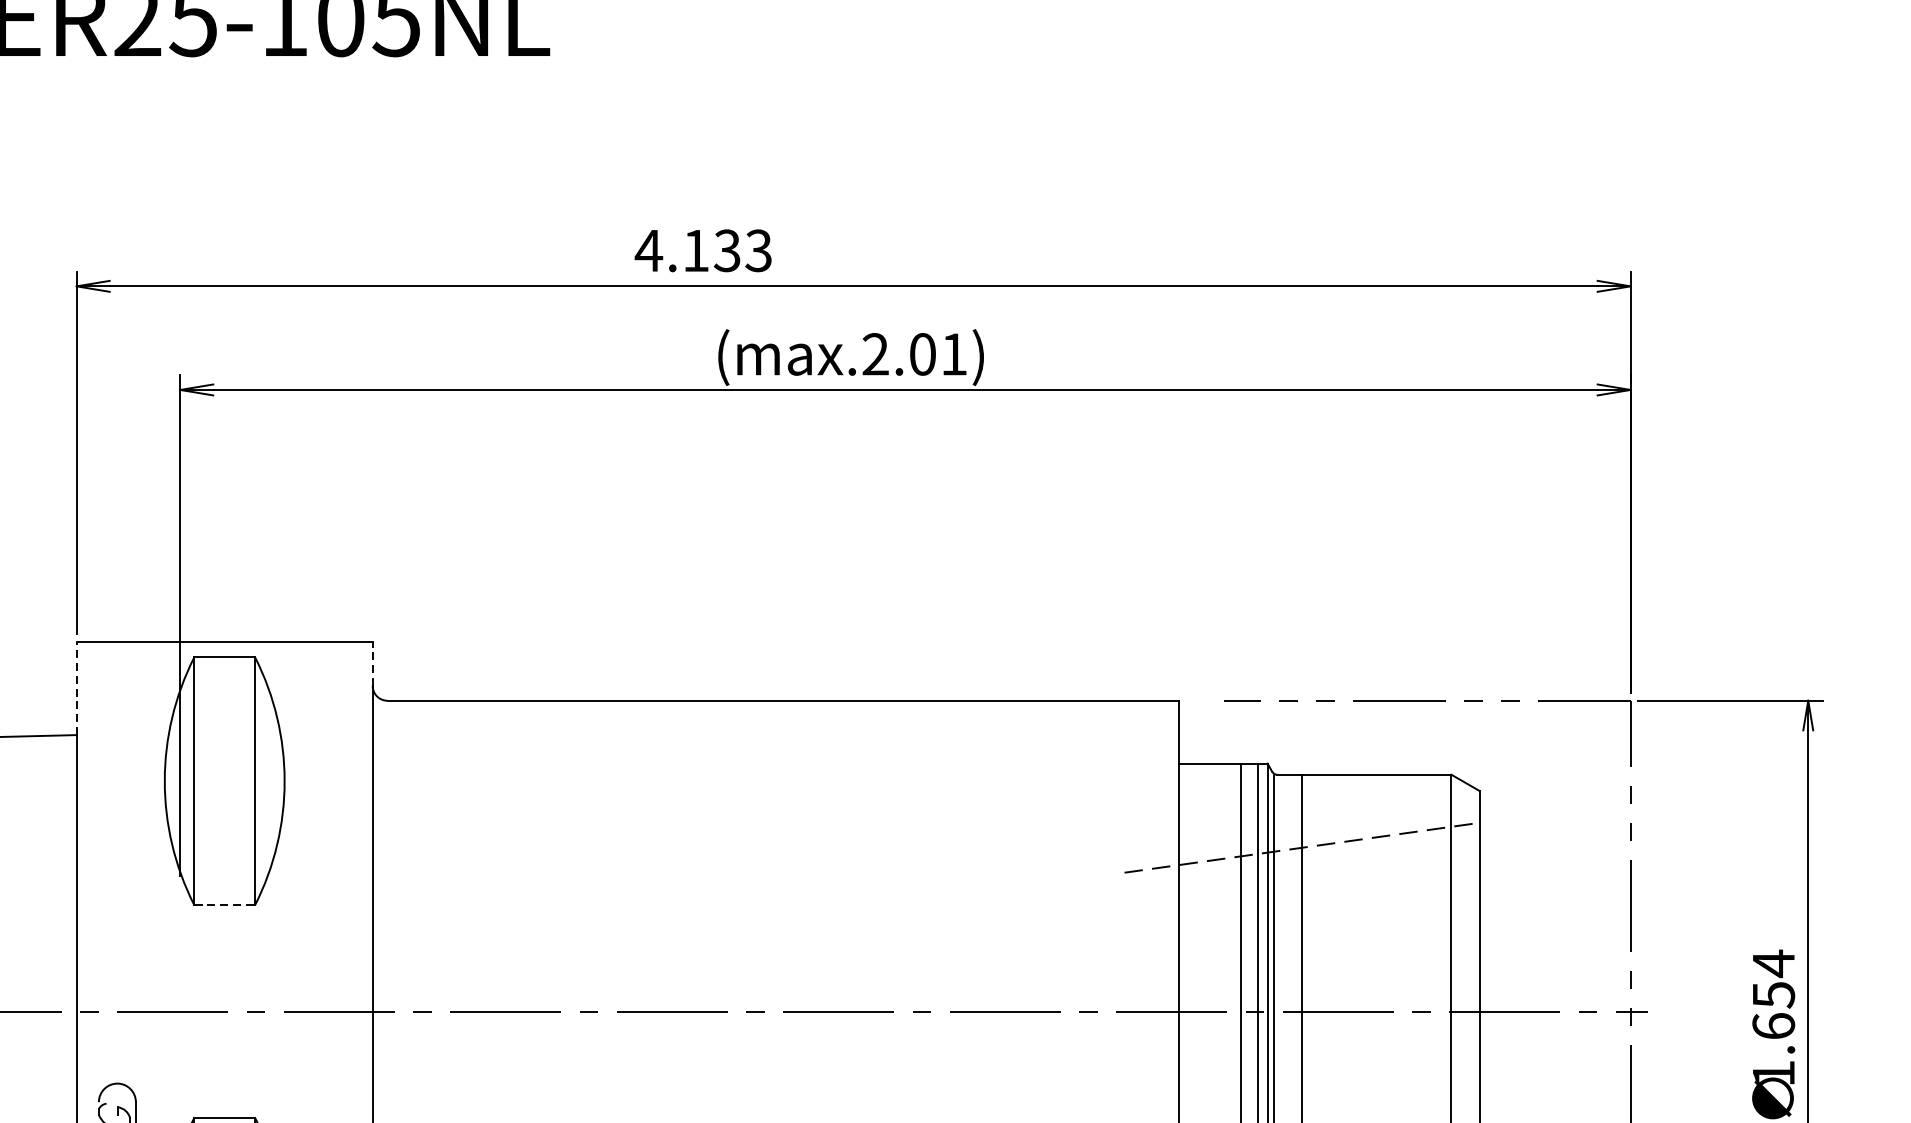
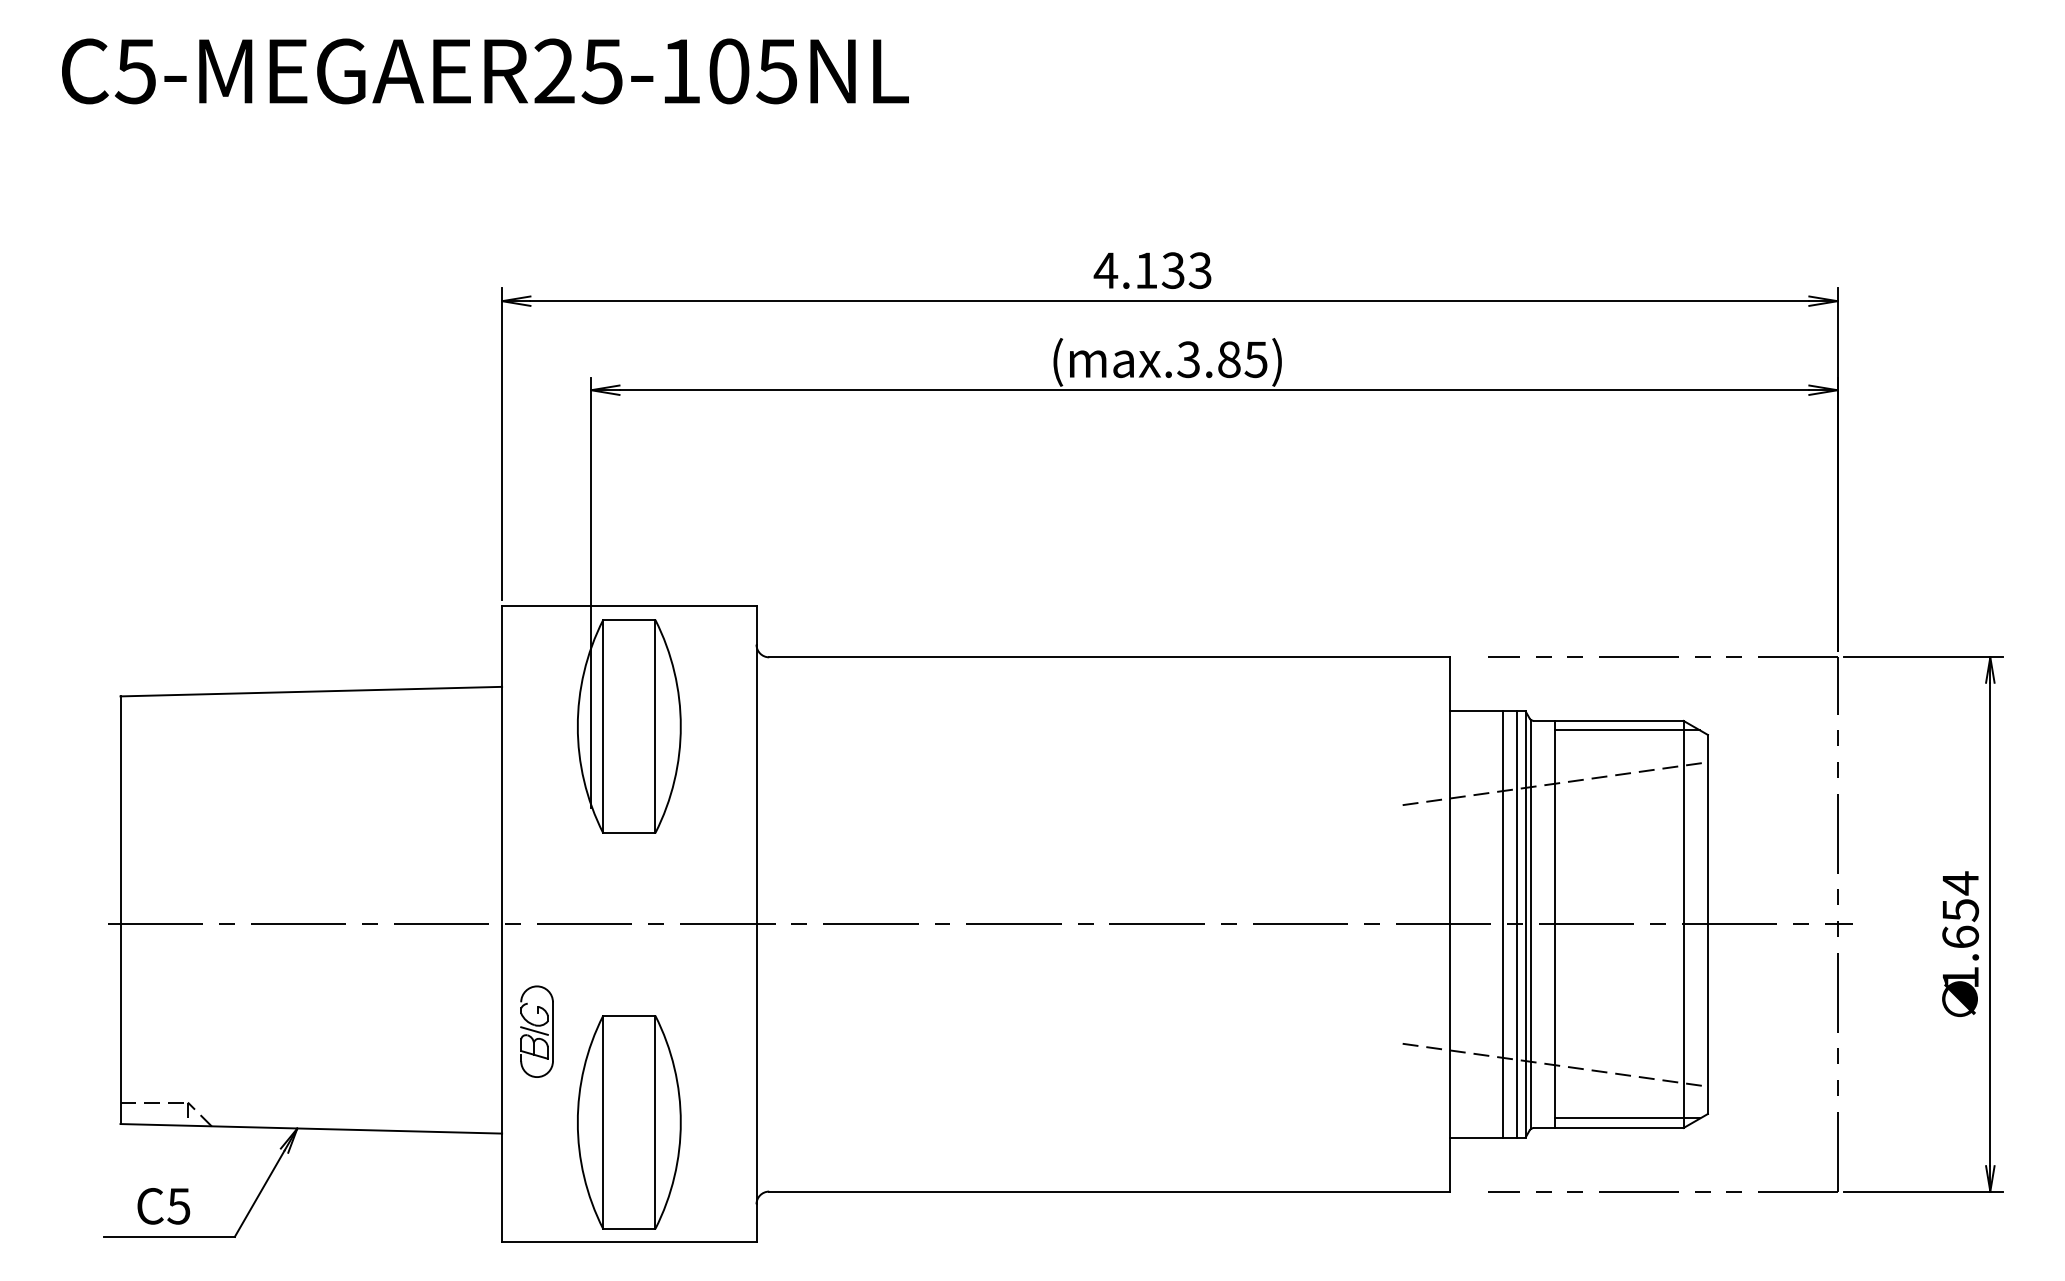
text: (703, 250) -> (1152, 270), moved
text: (914, 354) -> (1222, 359), (max.2.01) -> (max.3.85)
line: (372, 663) -> (756, 625), dashed -> solid
line: (77, 688) -> (502, 646), dashed -> solid
line: (1386, 785) -> (1627, 730), added
line: (224, 905) -> (629, 833), dashed -> solid

